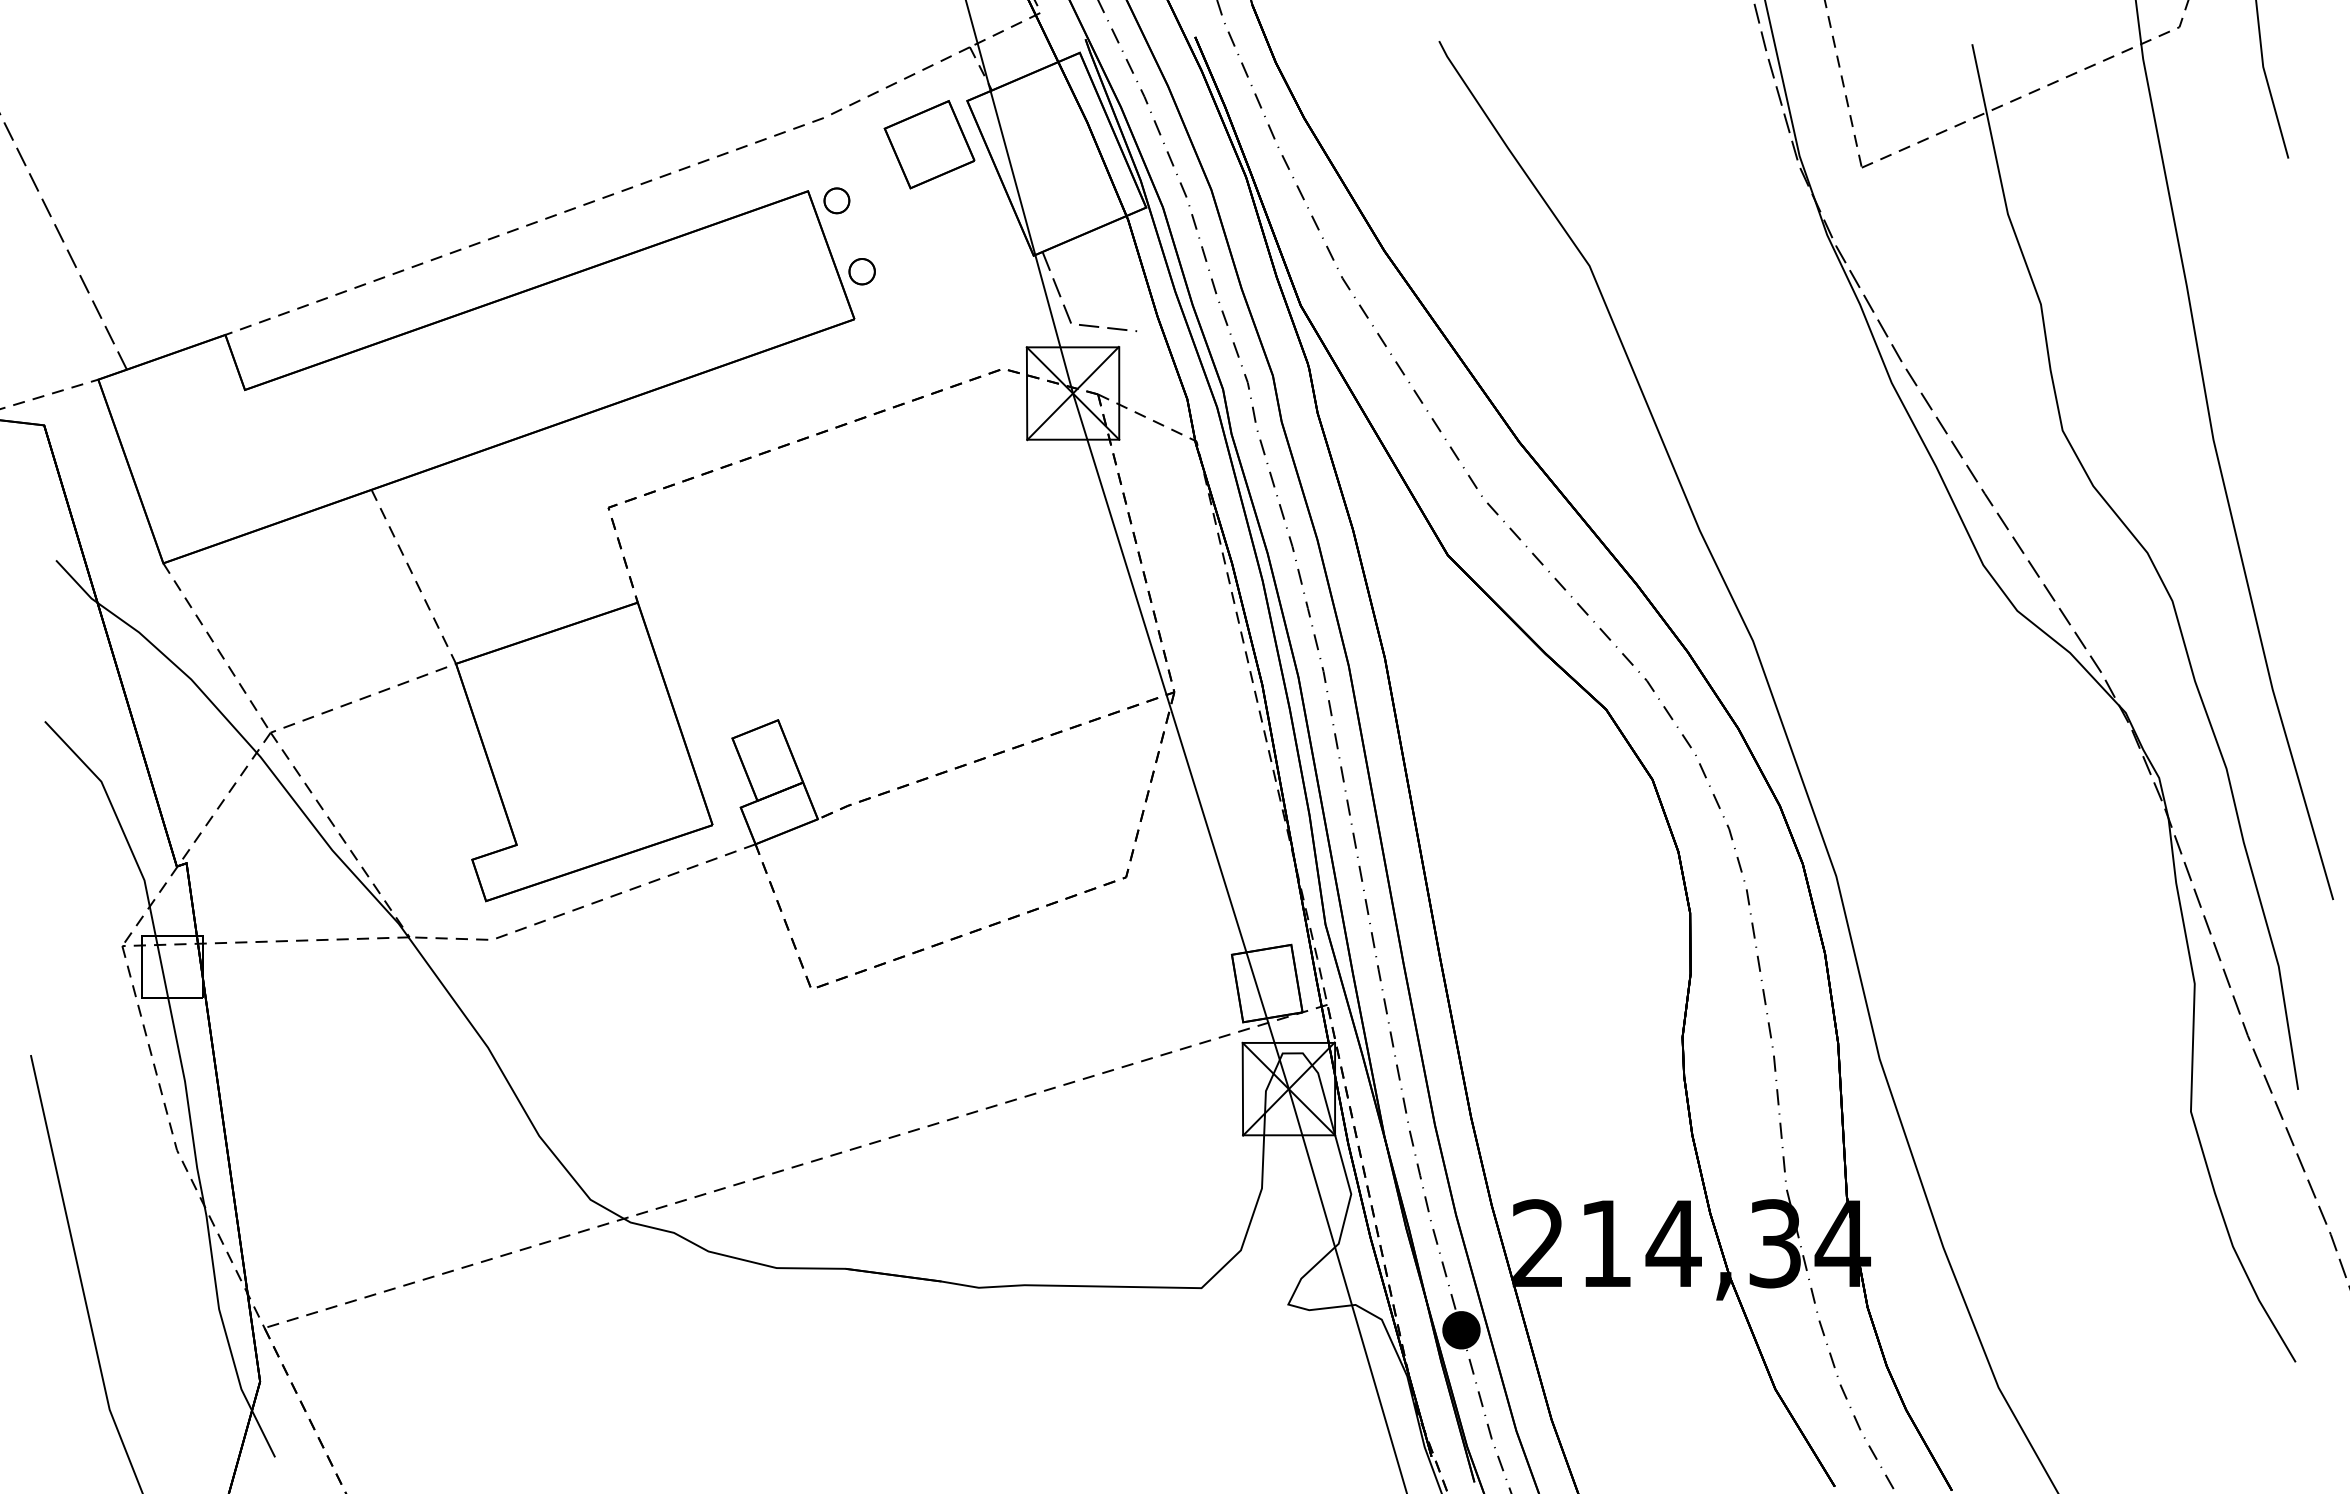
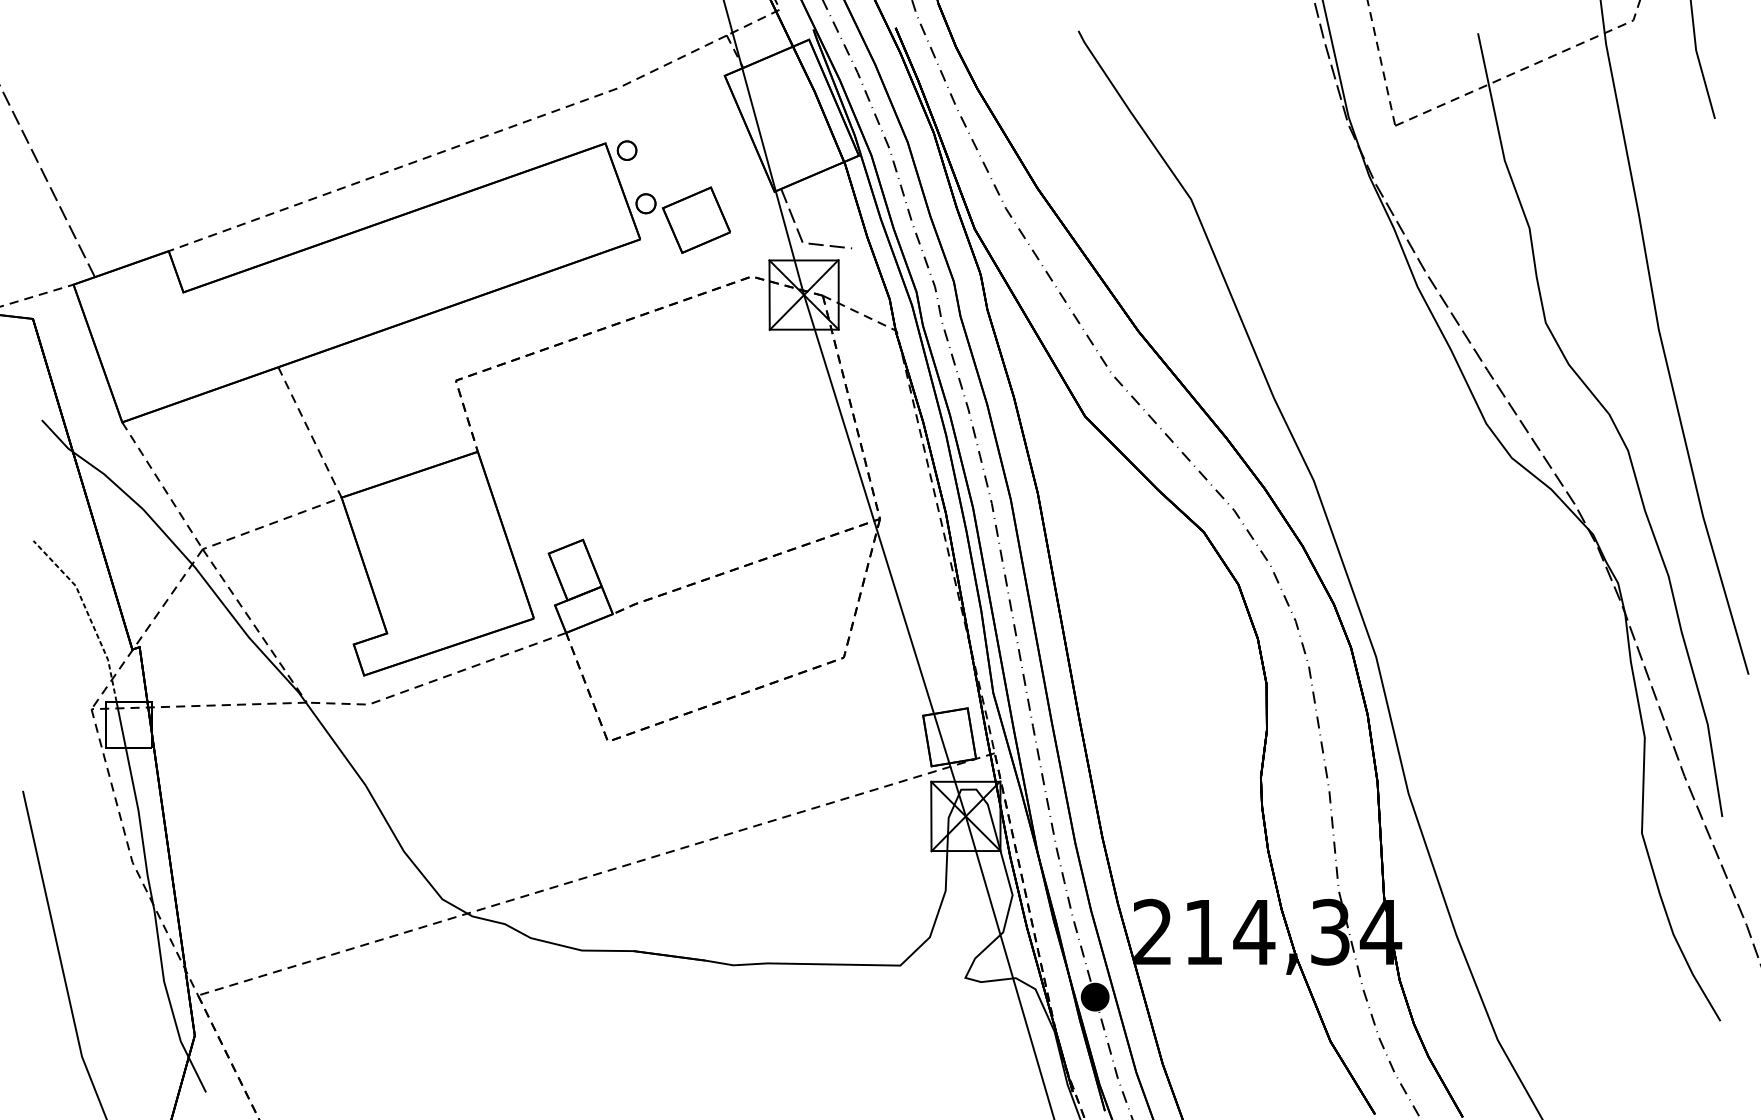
part: (929, 144) -> (696, 220), moved
line: (117, 819) -> (87, 614), solid -> dashed

